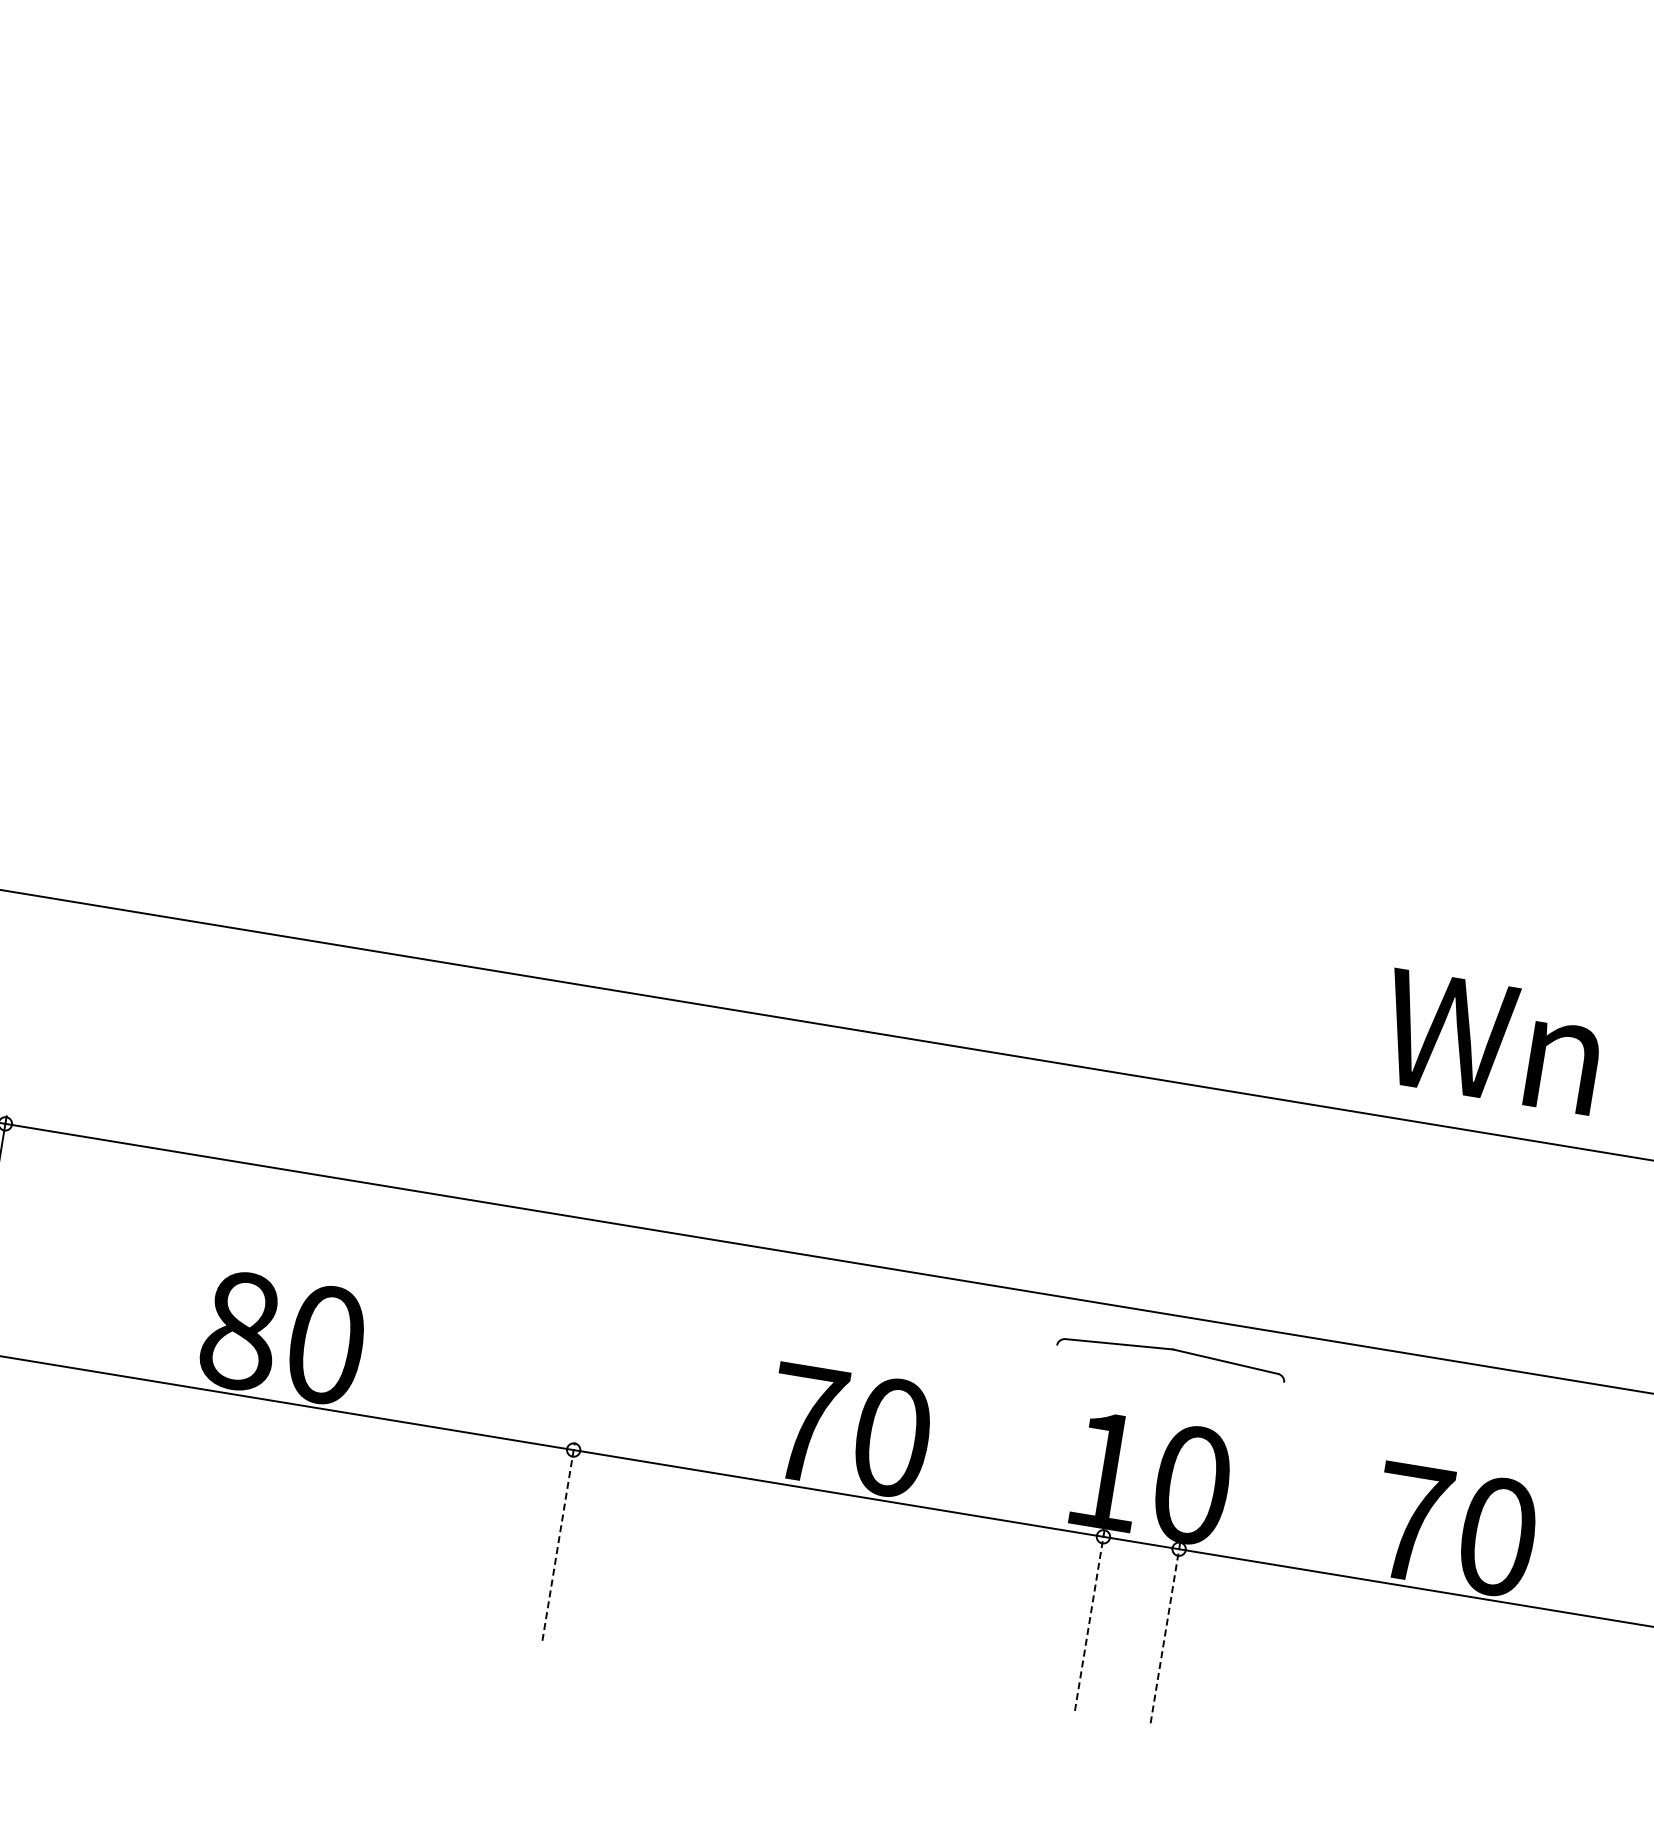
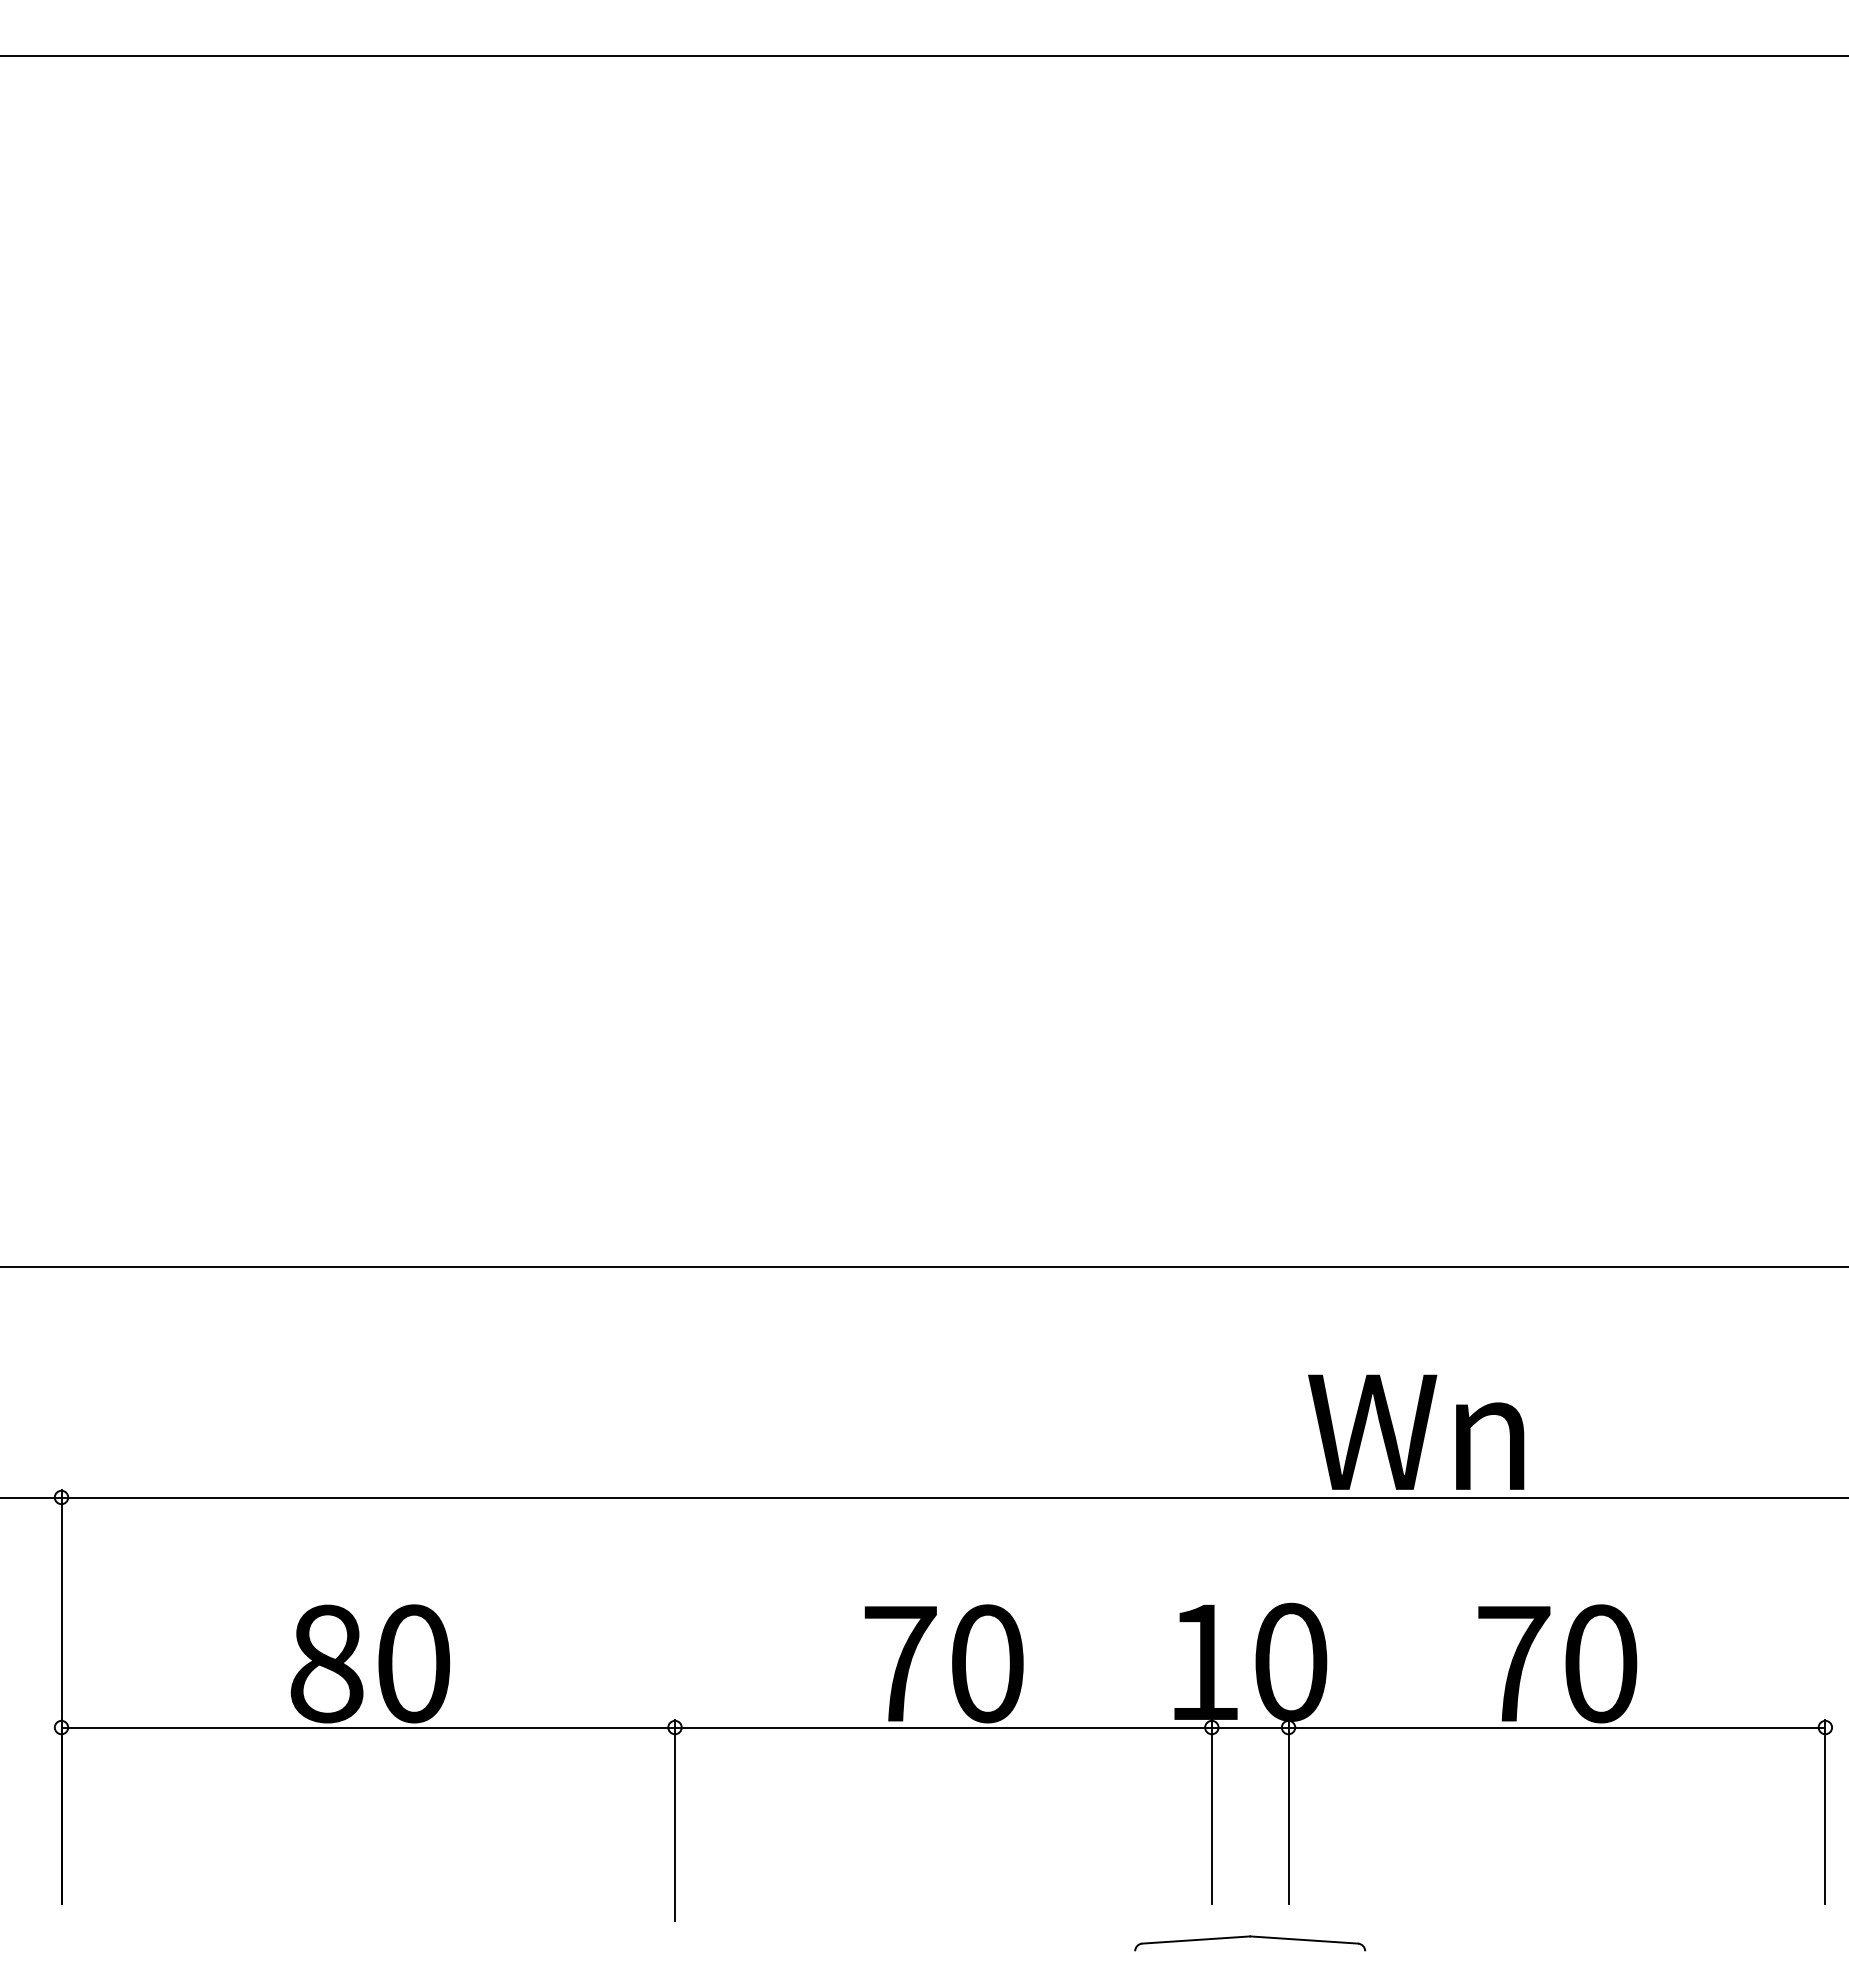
text: (1492, 1041) -> (1416, 1431), moved
part: (1172, 1356) -> (1250, 1943), moved
line: (559, 1540) -> (675, 1819), dashed -> solid
line: (1089, 1619) -> (1211, 1811), dashed -> solid
line: (1165, 1632) -> (1288, 1811), dashed -> solid

